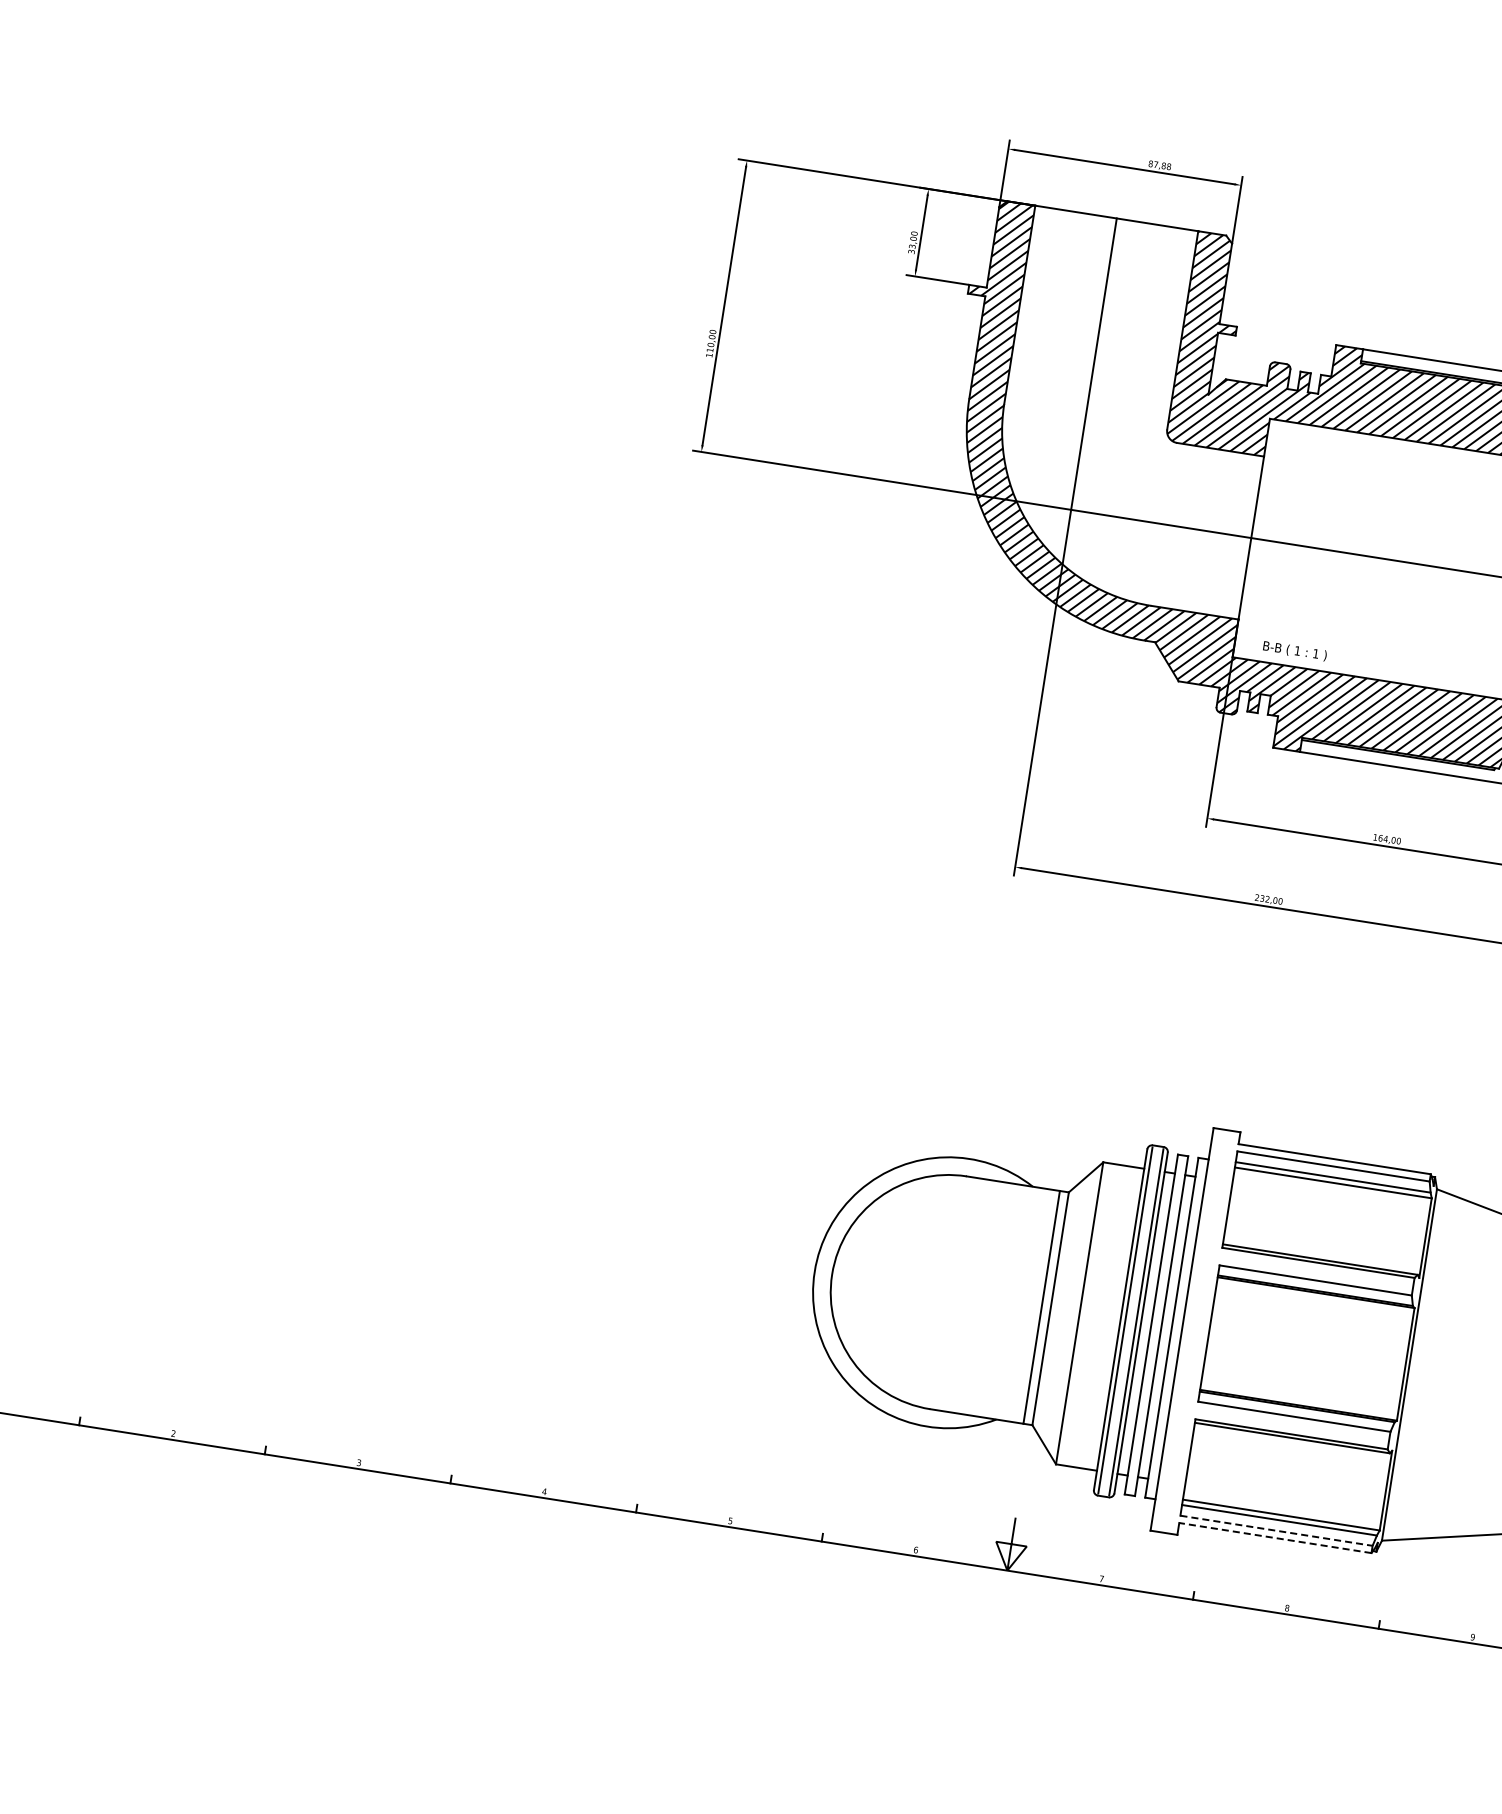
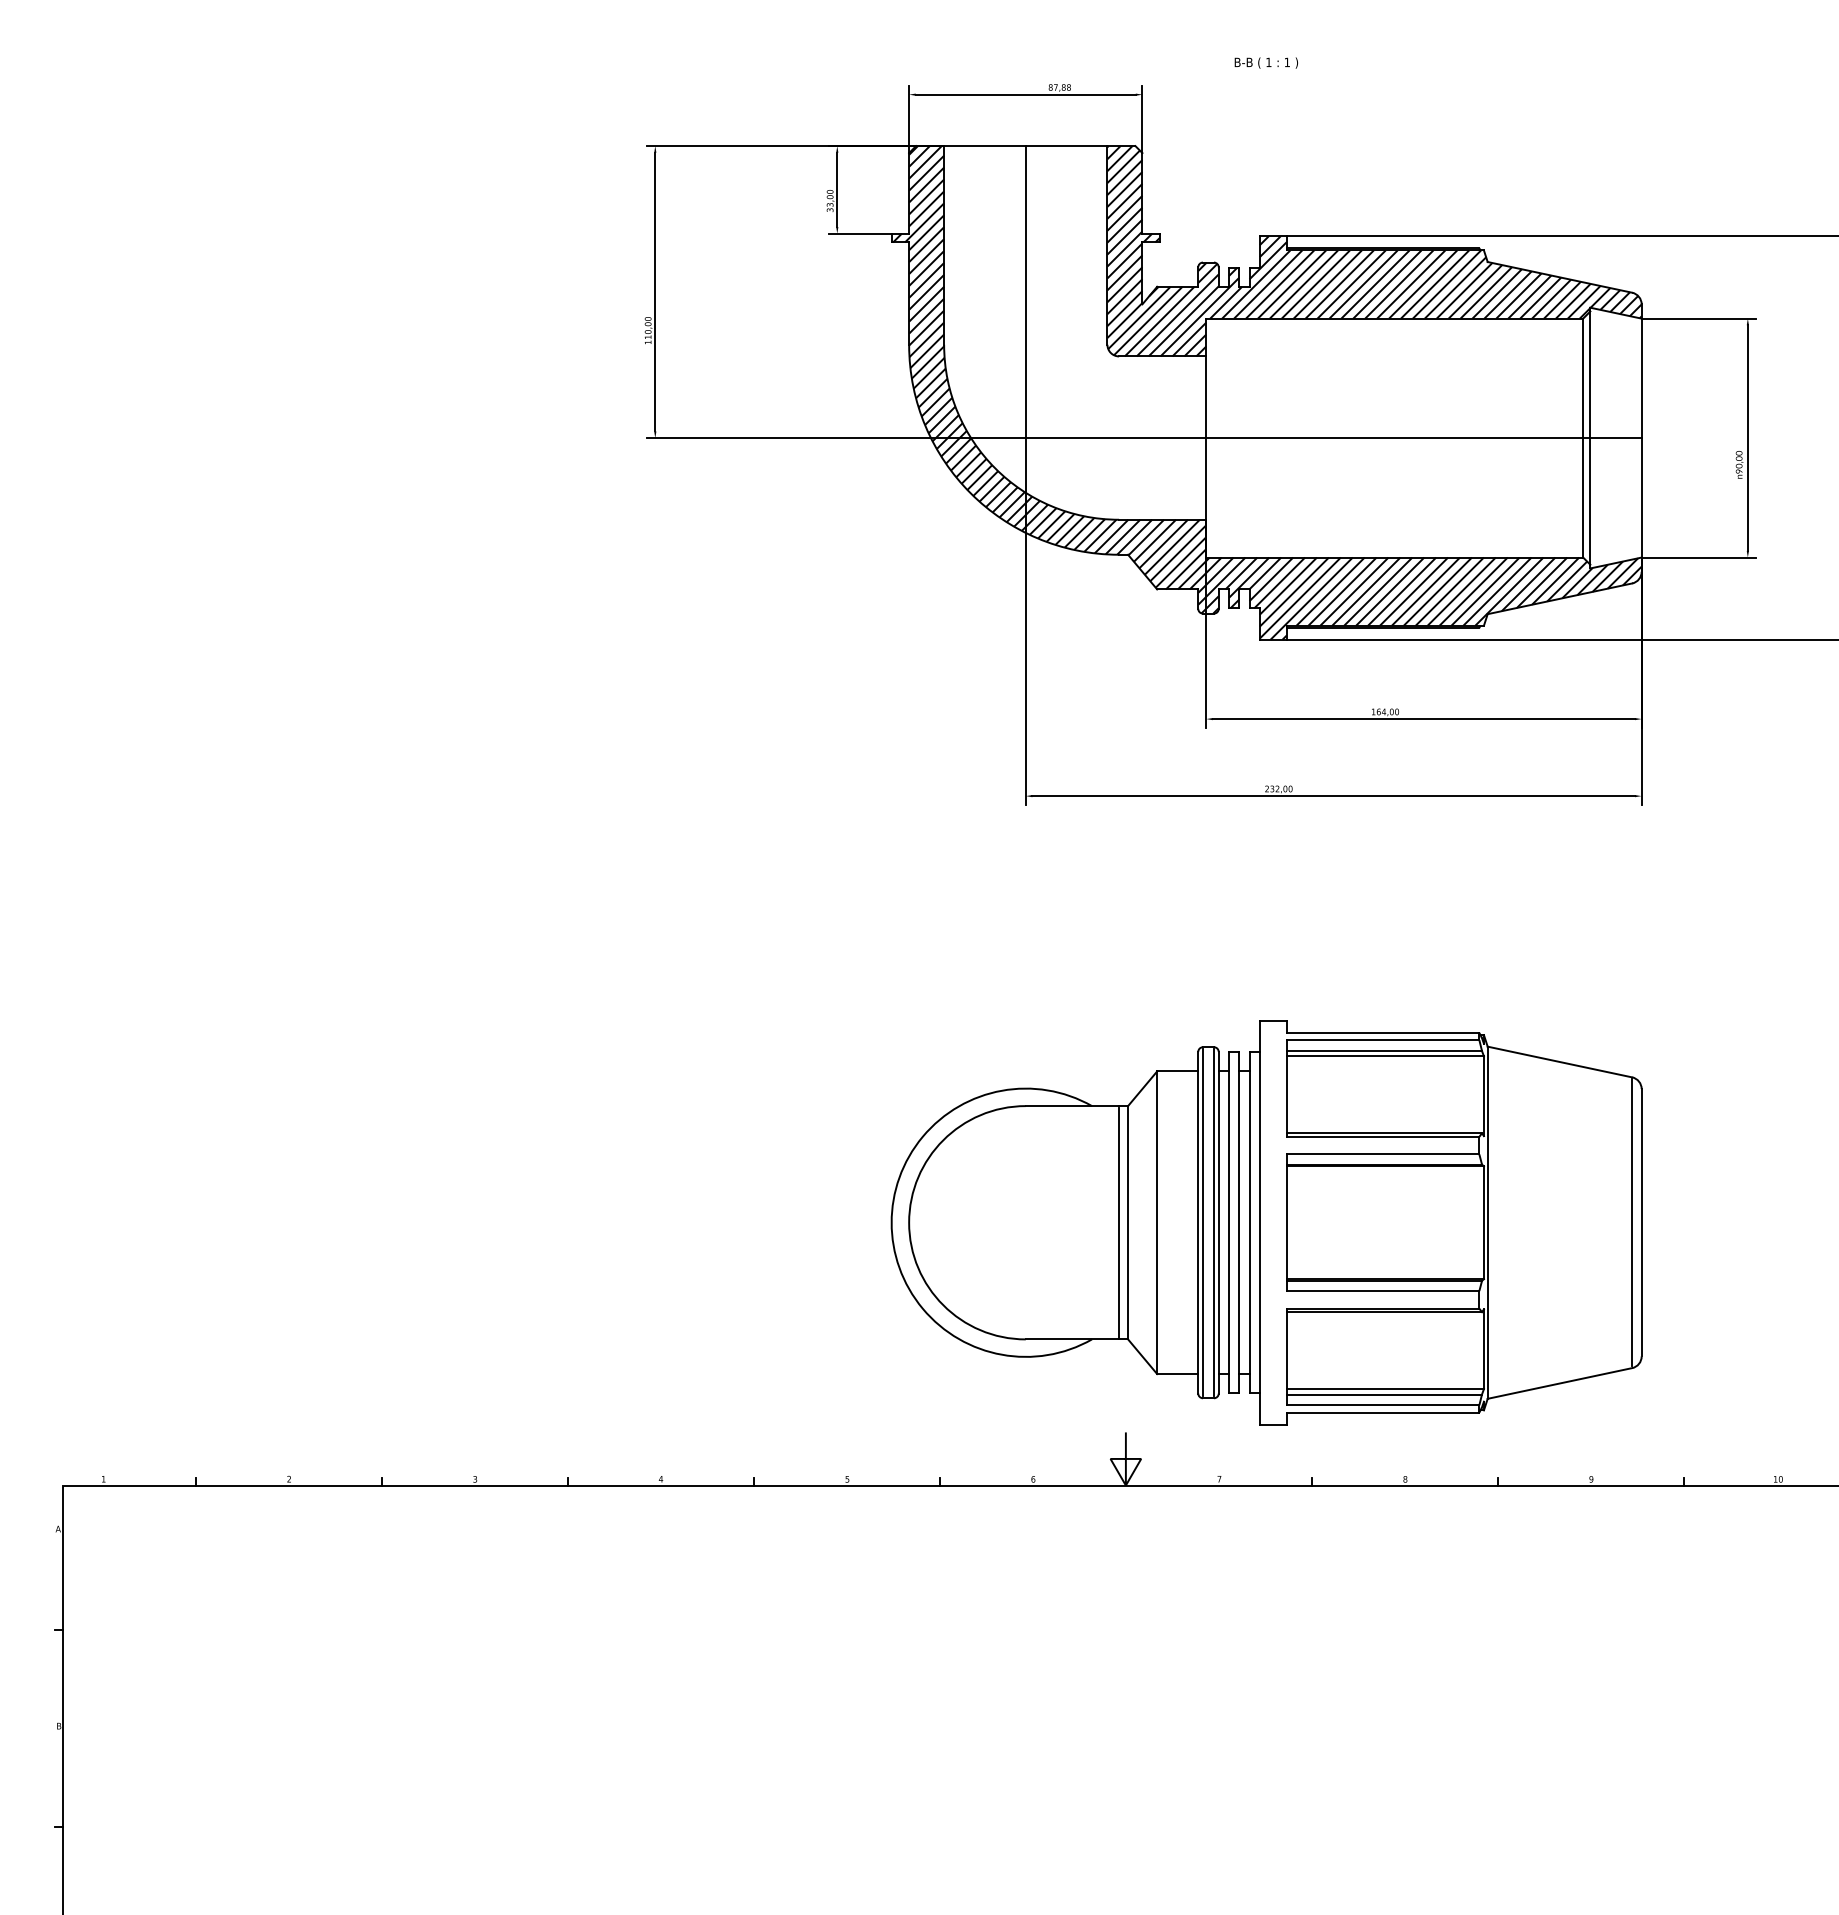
text: (1294, 650) -> (1265, 62), moved
line: (1276, 1531) -> (1383, 1405), dashed -> solid
line: (1274, 1537) -> (1382, 1412), dashed -> solid

